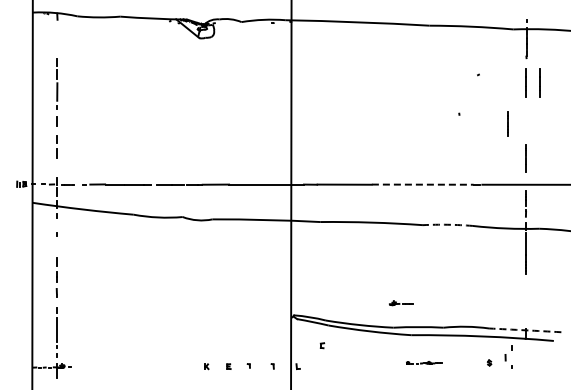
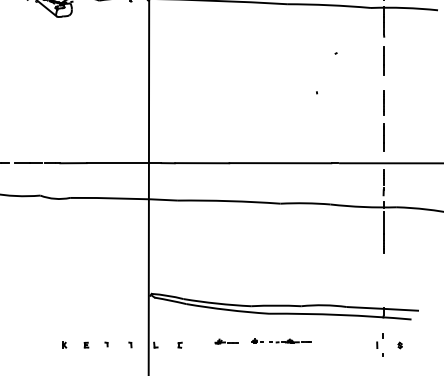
line: (539, 82) -> (397, 61), removed
line: (507, 123) -> (383, 102), moved
line: (422, 184) -> (280, 163), dashed -> solid
arc: (447, 224) -> (305, 203), dashed -> solid
part: (401, 303) -> (227, 342), moved
arc: (525, 330) -> (383, 309), dashed -> solid
part: (322, 345) -> (180, 345), moved
part: (508, 356) -> (380, 344), moved
part: (423, 362) -> (281, 341), size x1.67
part: (489, 362) -> (400, 345), moved

